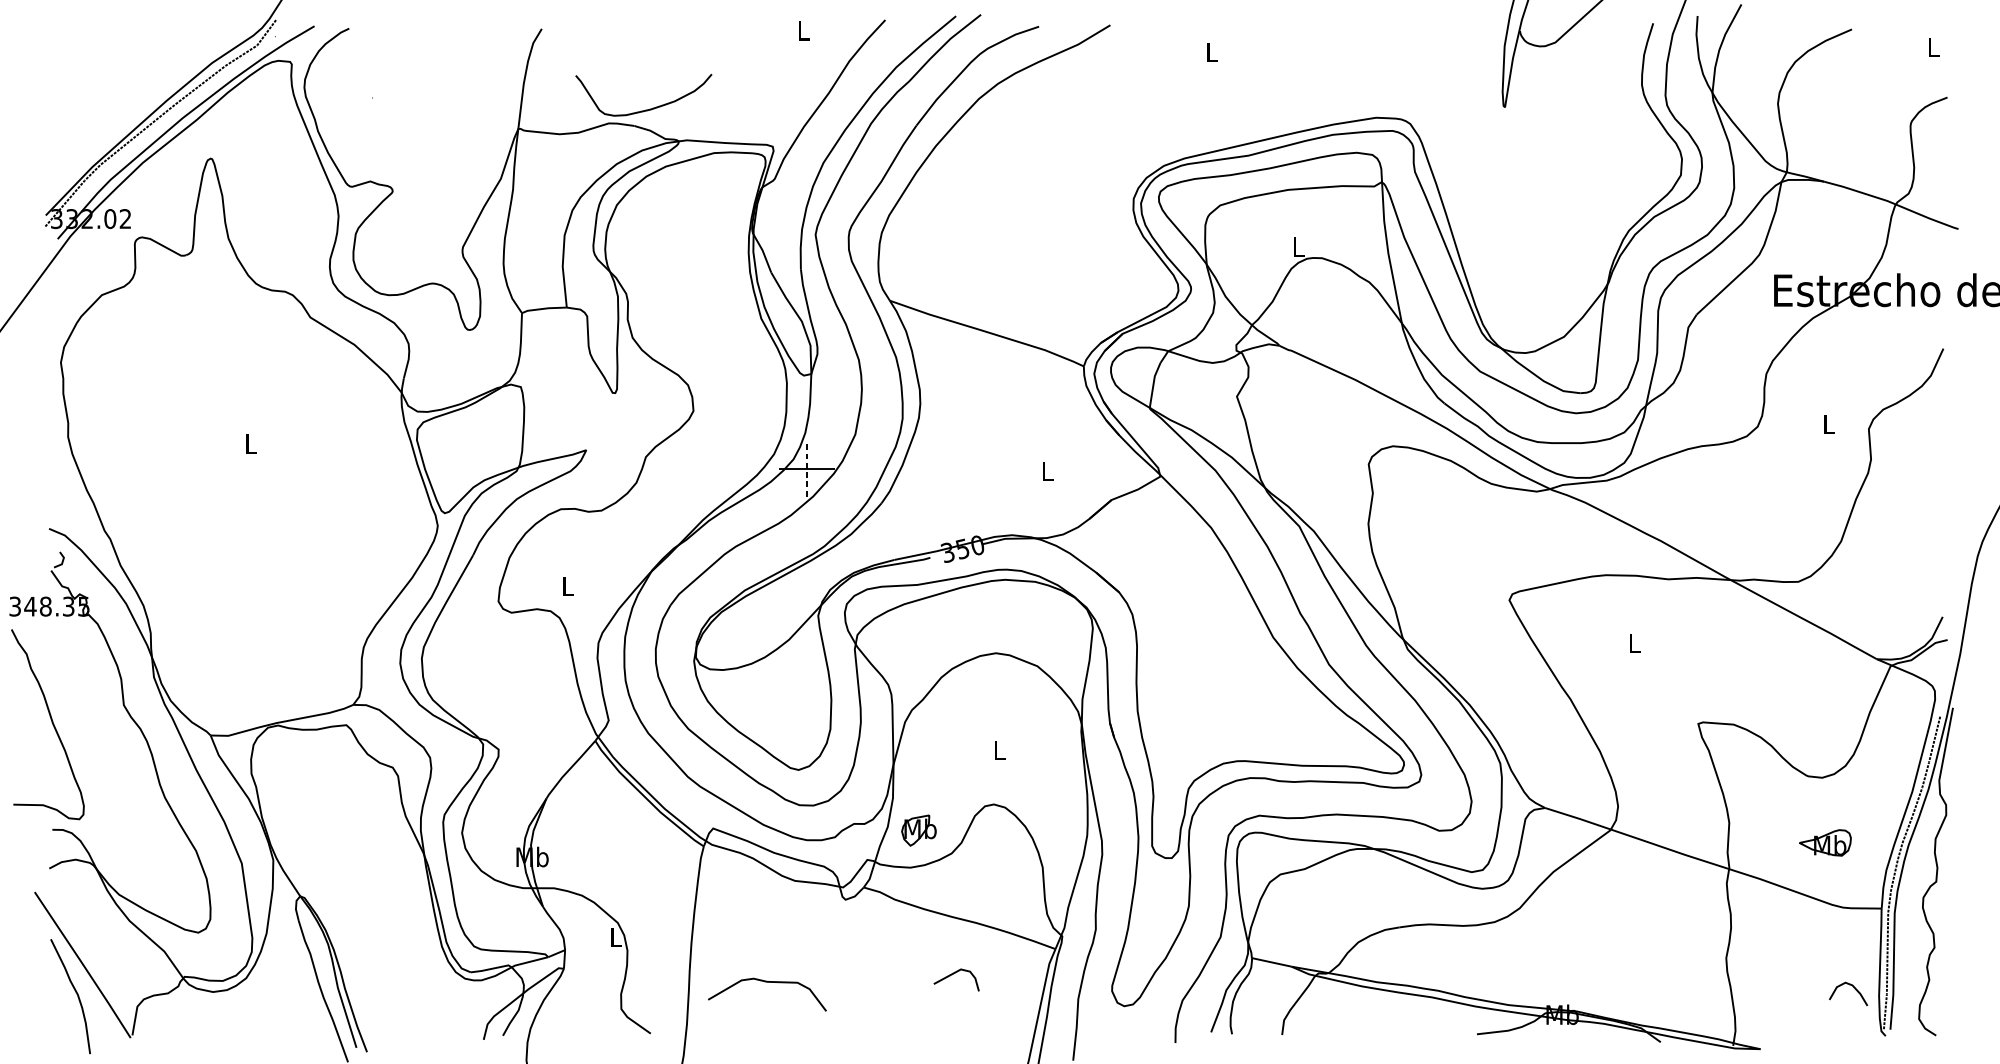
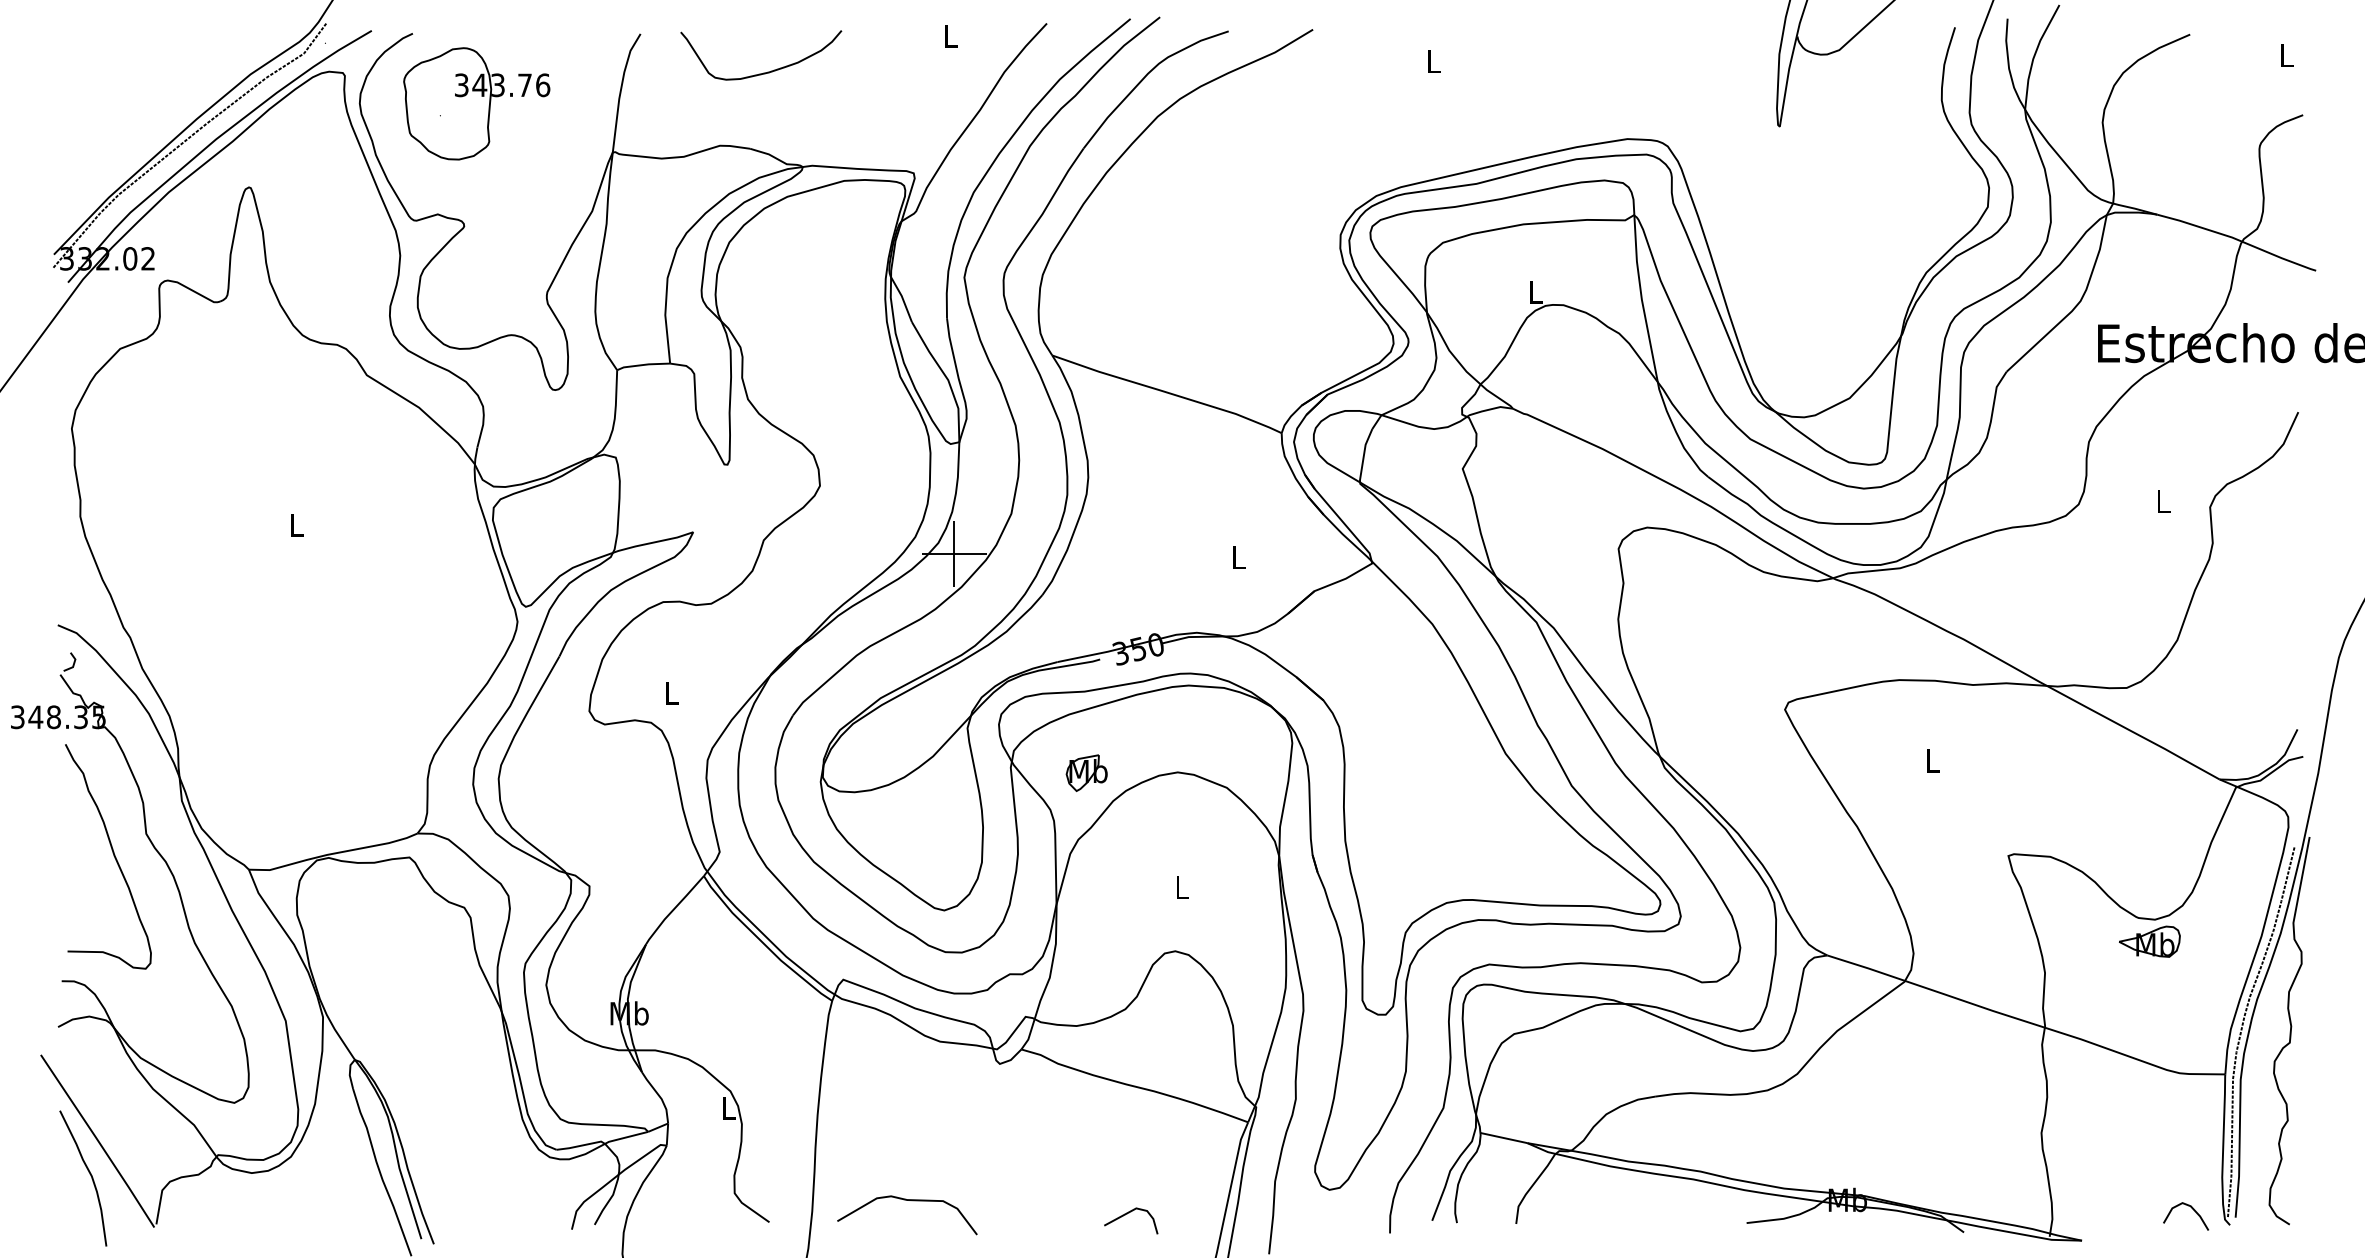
part: (403, 87) -> (476, 103), added
curve: (649, 108) -> (767, 71), moved
line: (807, 469) -> (954, 554), dashed -> solid
curve: (51, 721) -> (112, 853), moved
part: (918, 830) -> (1086, 772), moved
part: (1825, 842) -> (2149, 941), moved
line: (953, 974) -> (1127, 1214), moved
curve: (770, 983) -> (911, 1201), moved
curve: (1853, 988) -> (2192, 1209), moved

